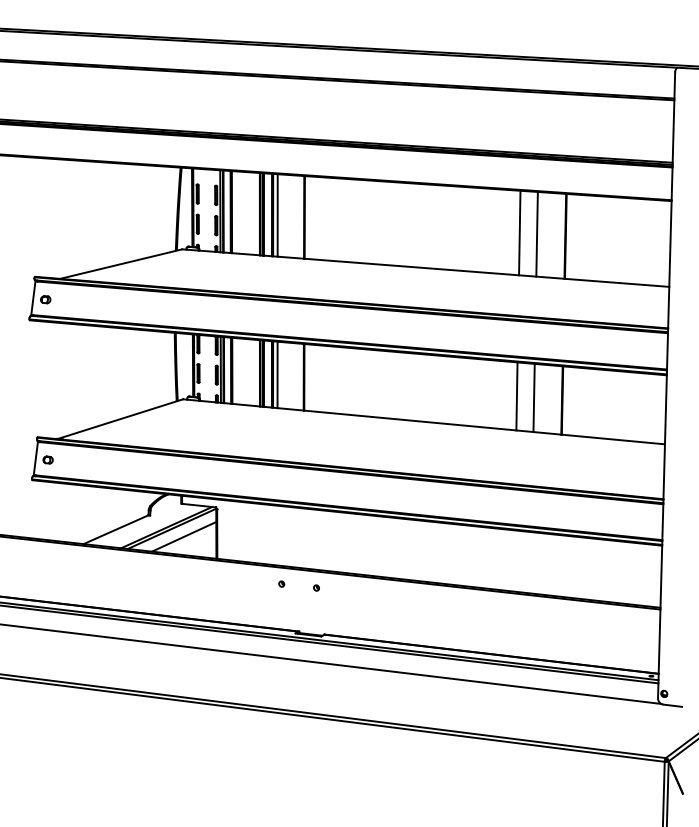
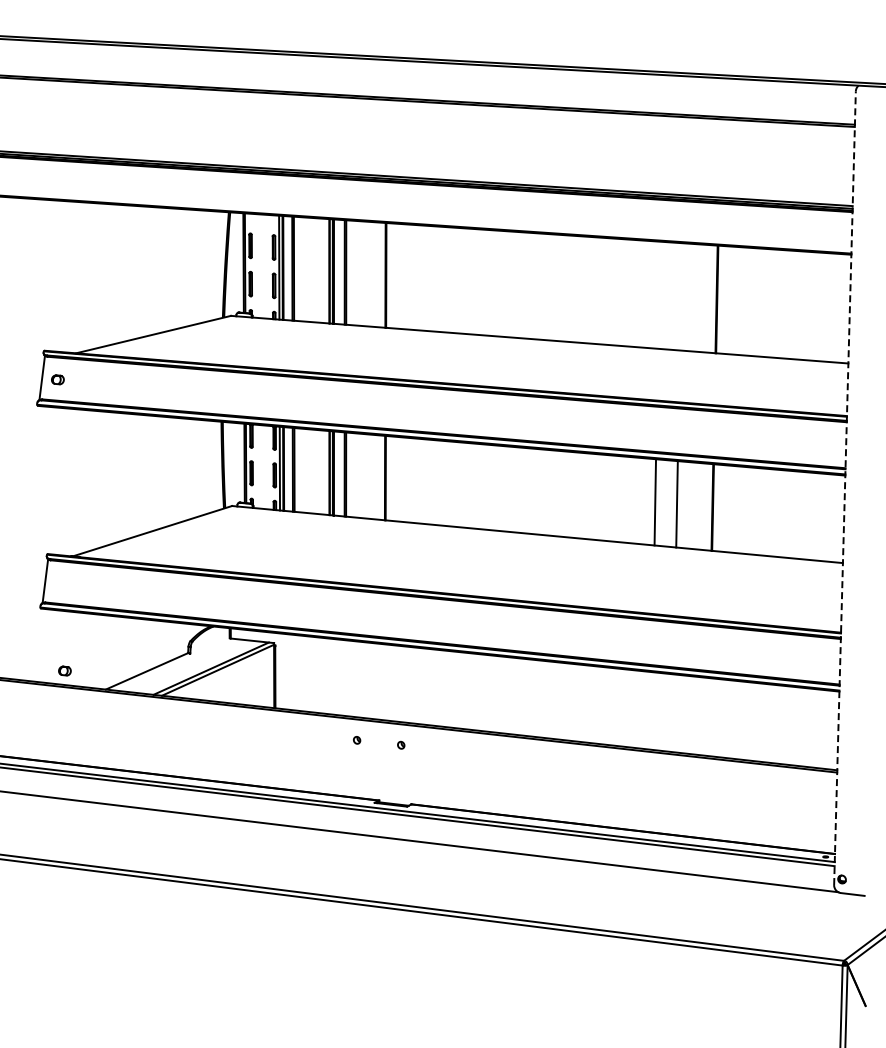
line: (277, 215) -> (351, 272), removed
line: (519, 232) -> (658, 294), removed
line: (536, 234) -> (680, 296), removed
line: (277, 375) -> (351, 475), removed
line: (666, 385) -> (844, 488), solid -> dashed
part: (47, 459) -> (64, 670), moved
line: (184, 536) -> (233, 680), removed

